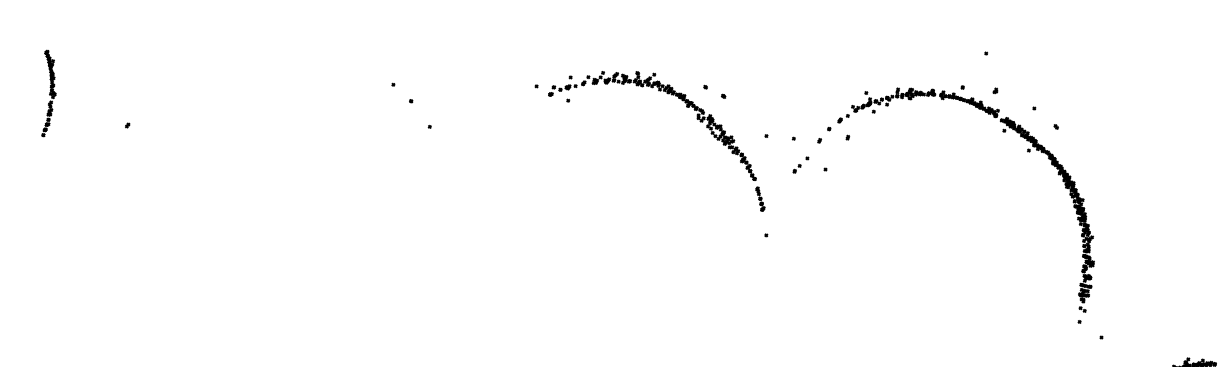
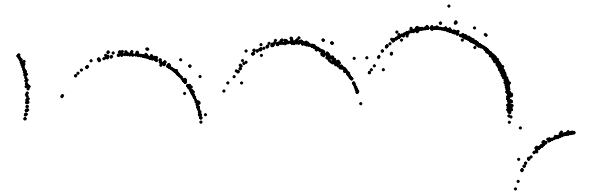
part: (324, 74) -> (148, 59), added
part: (47, 92) -> (23, 86), size x1.67
part: (504, 135) -> (234, 75), added

